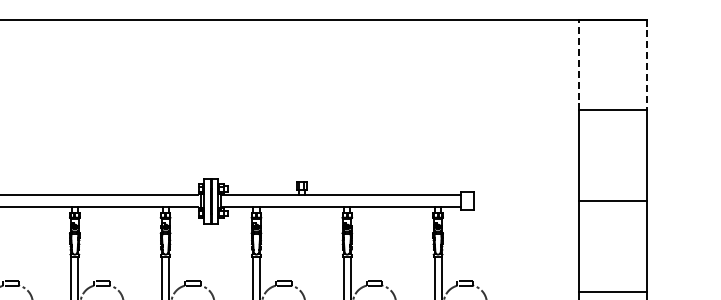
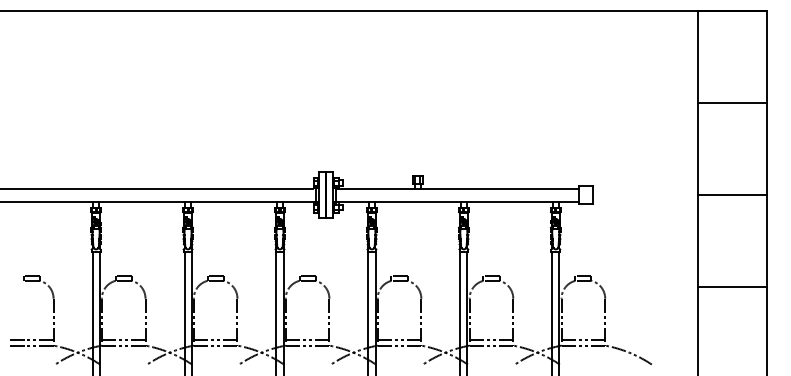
line: (579, 65) -> (698, 57), dashed -> solid
line: (647, 65) -> (767, 57), dashed -> solid

